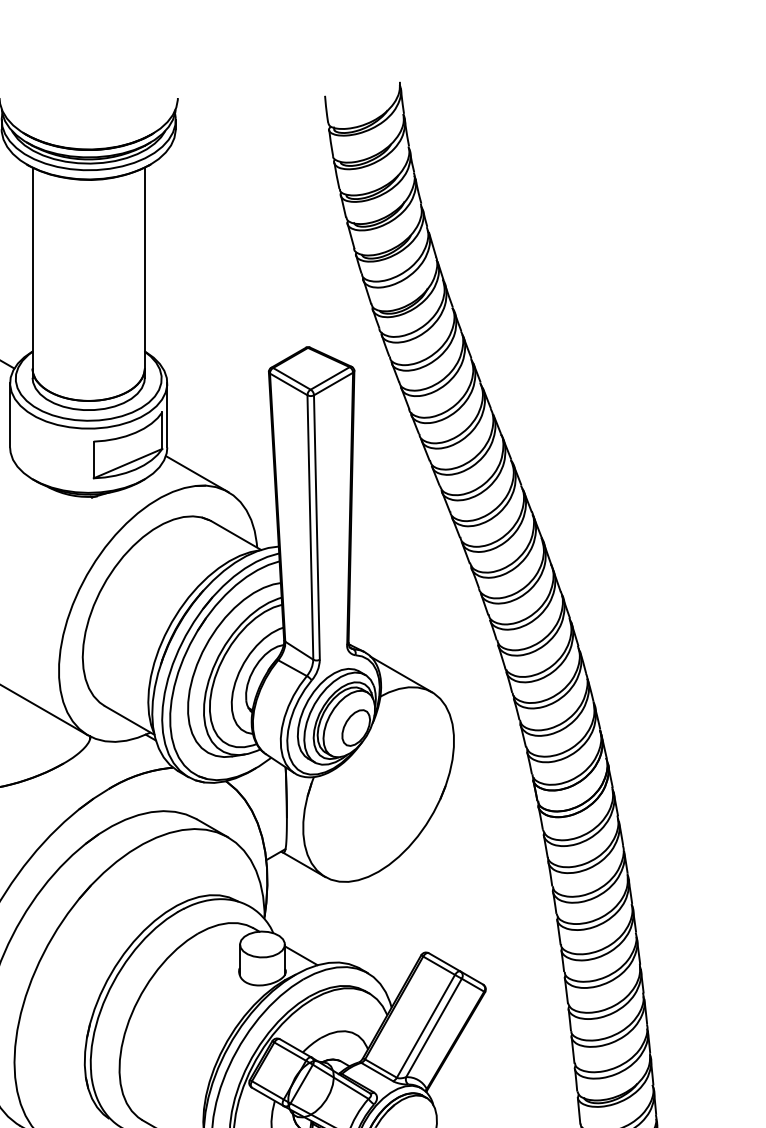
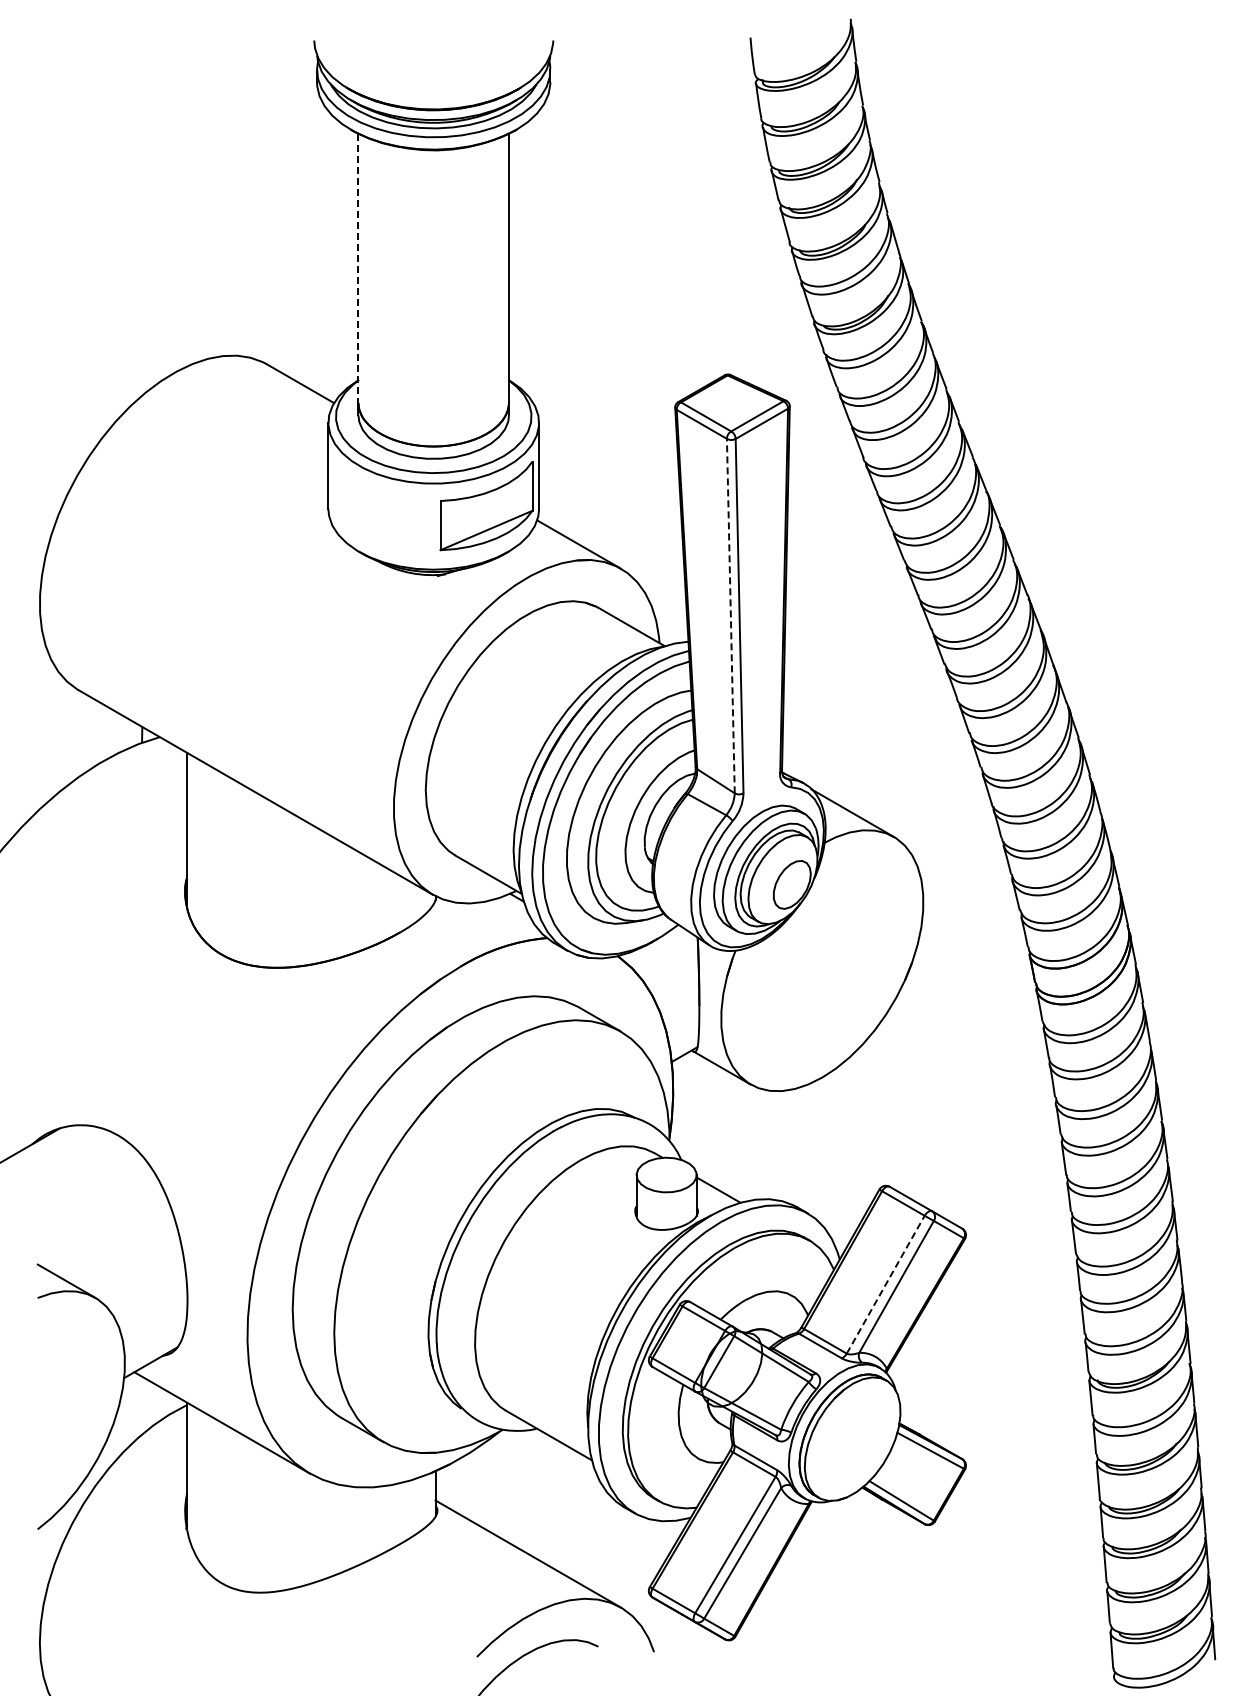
line: (32, 268) -> (358, 268), solid -> dashed
line: (310, 527) -> (730, 615), solid -> dashed
line: (425, 1026) -> (885, 1284), solid -> dashed

